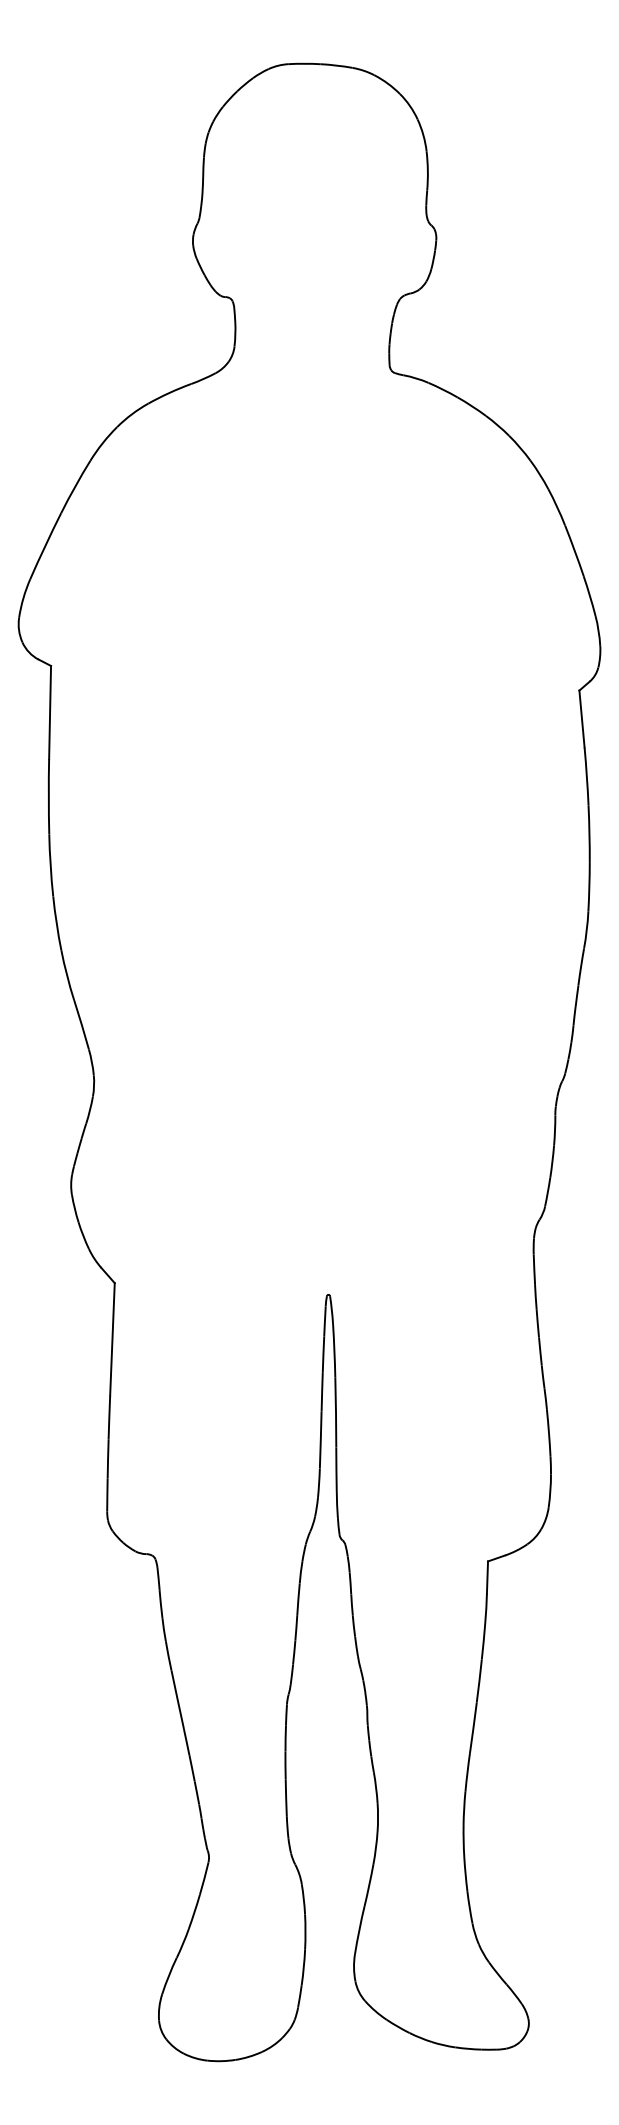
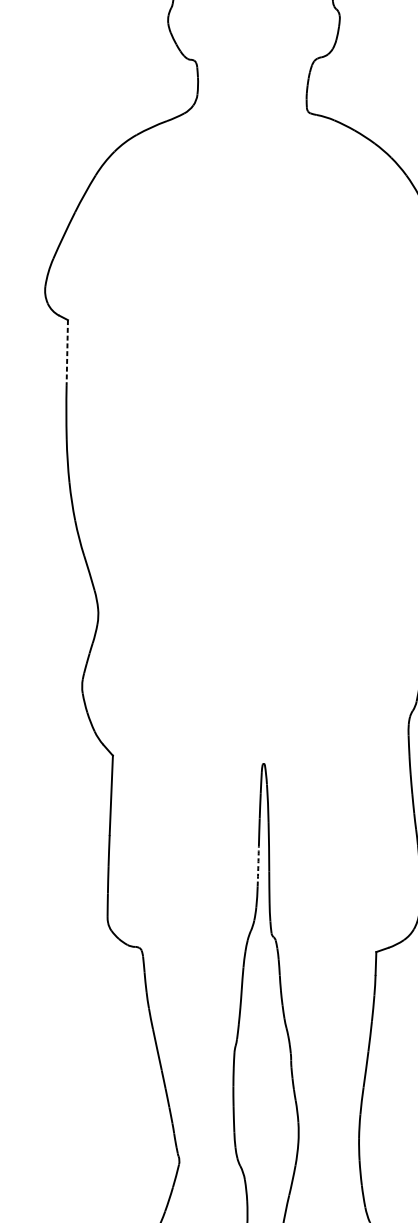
line: (50, 712) -> (67, 352), solid -> dashed
arc: (320, 1440) -> (258, 866), solid -> dashed

